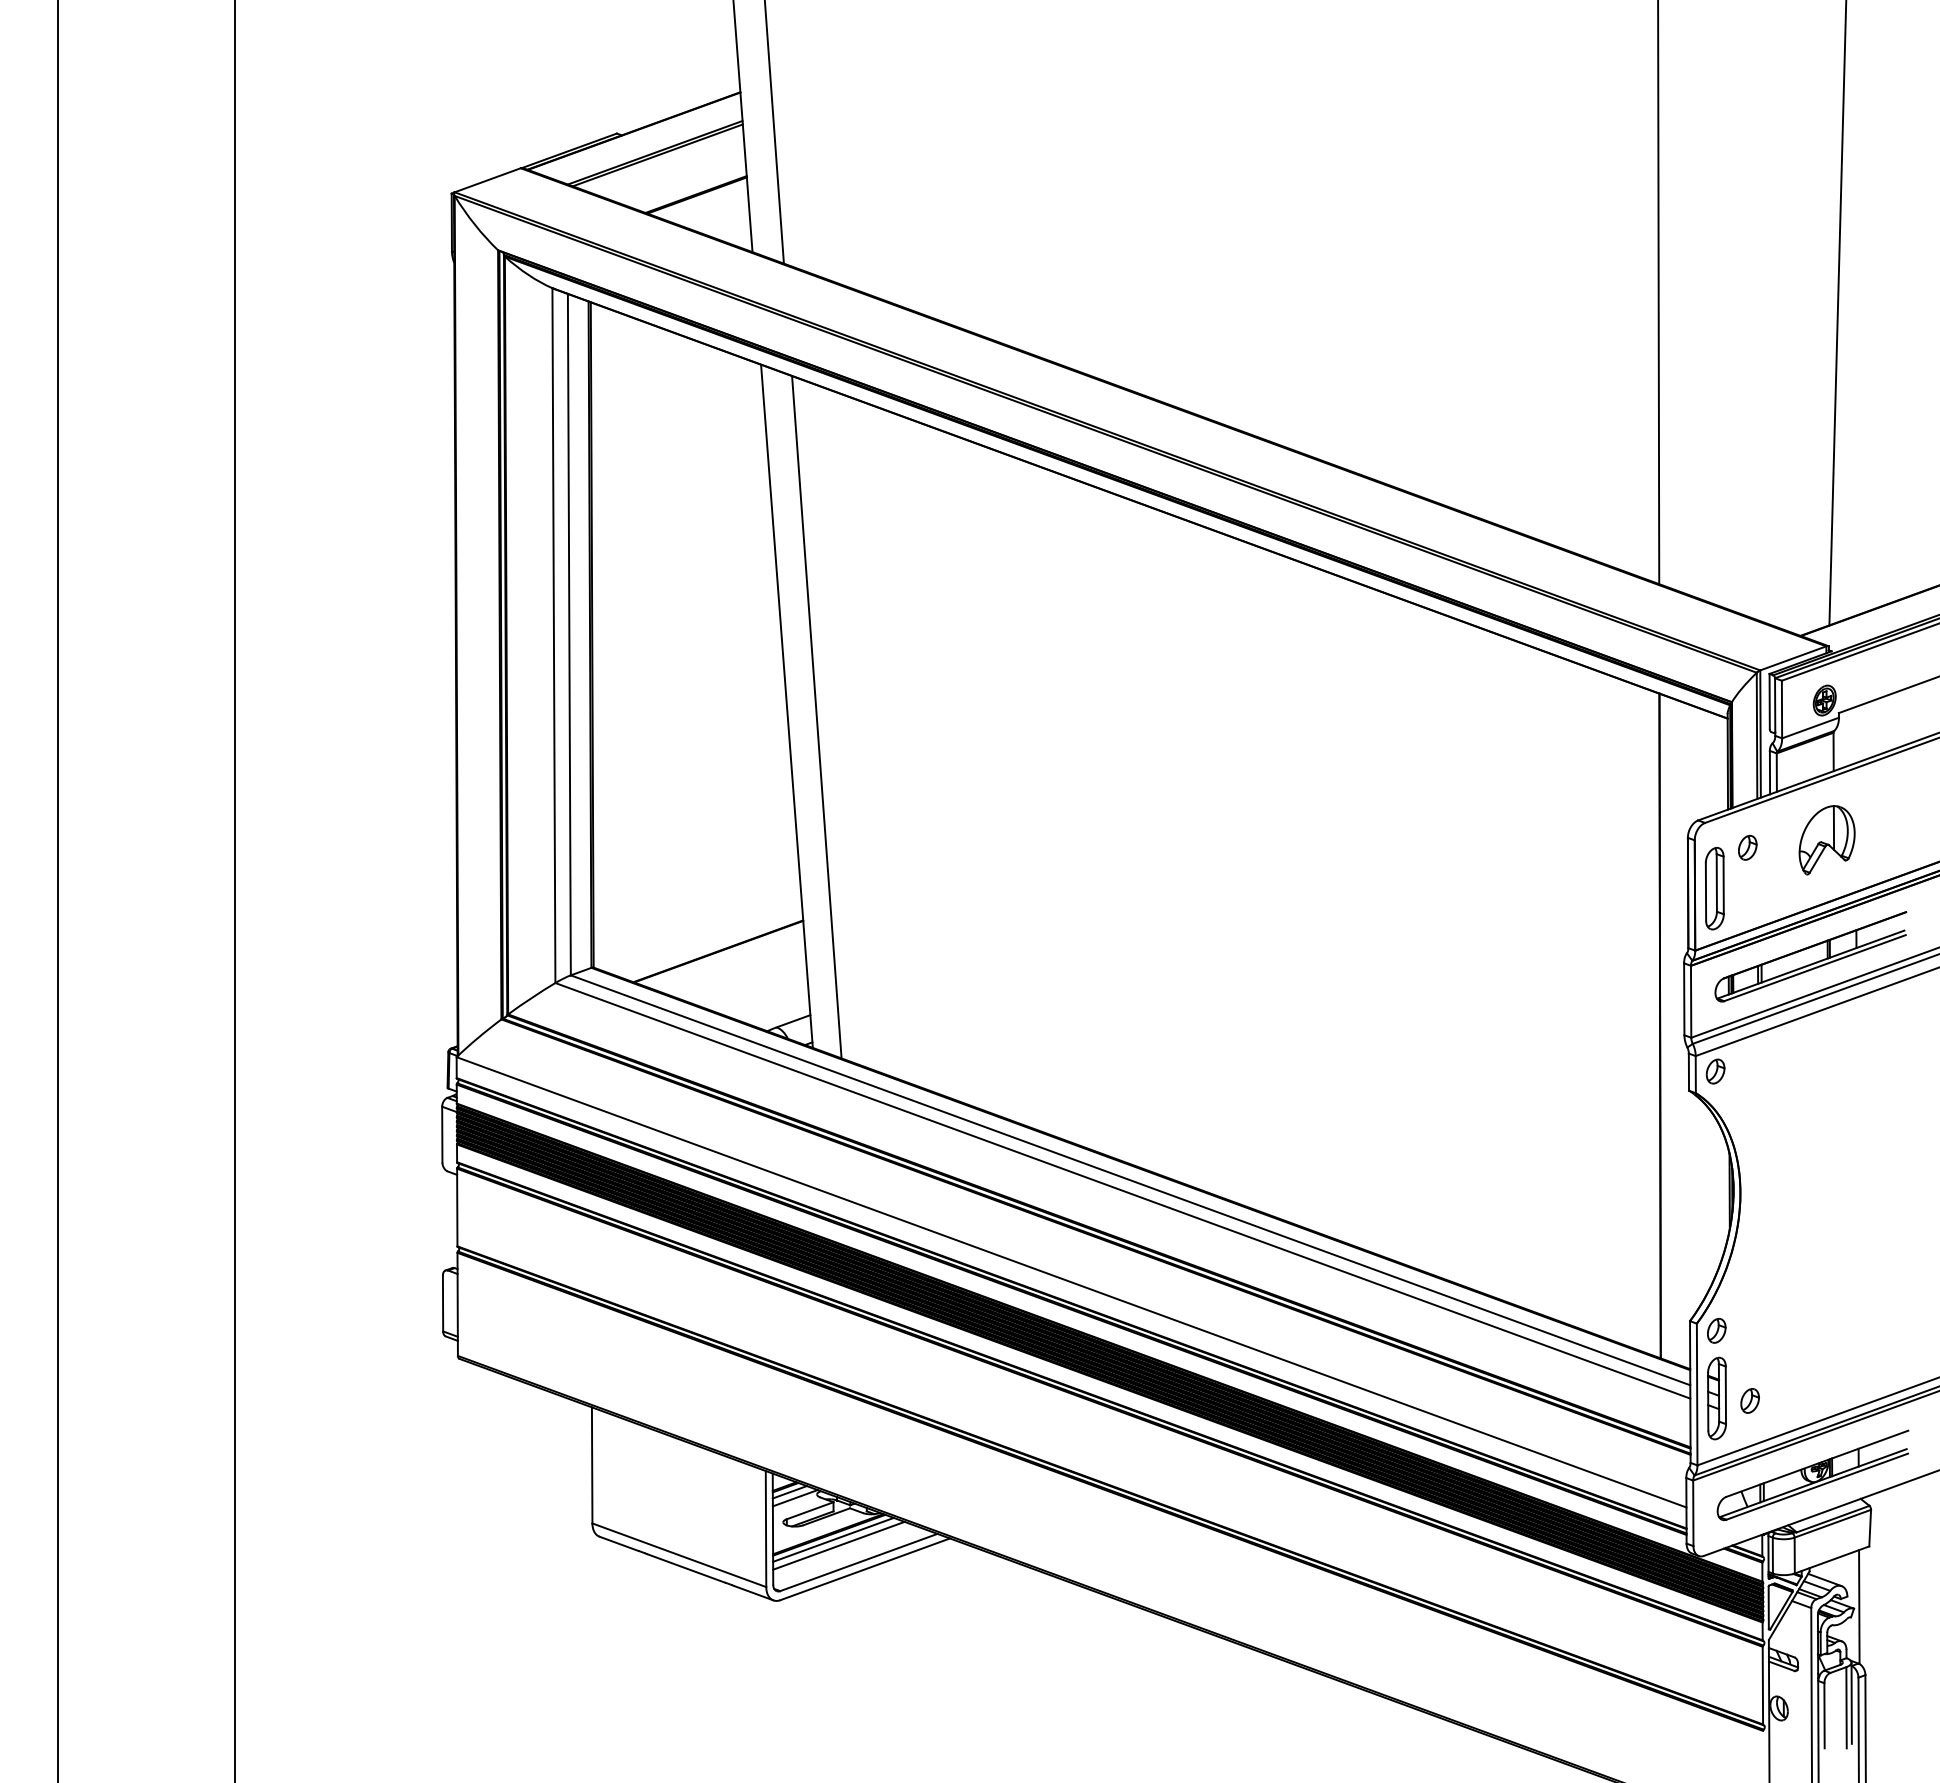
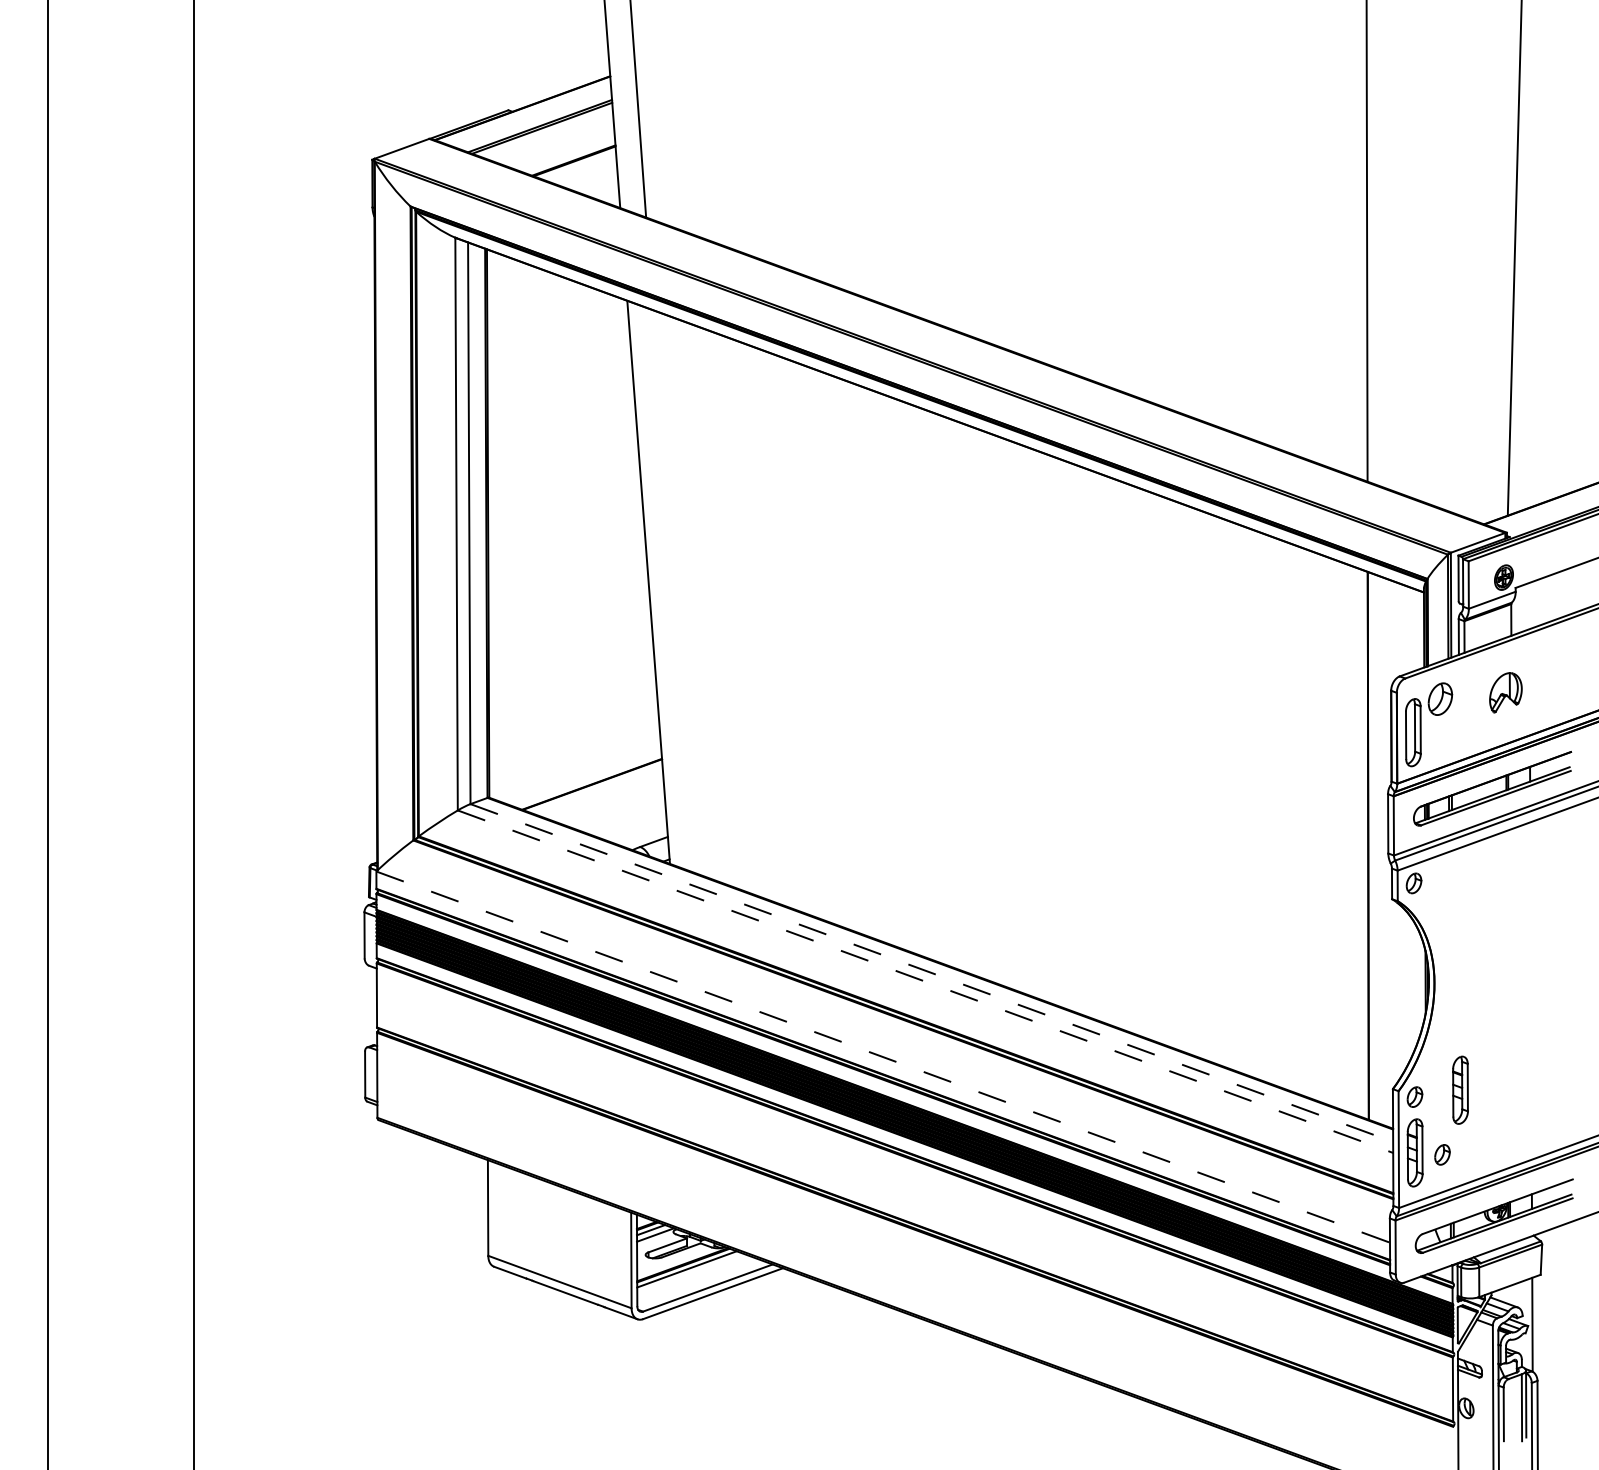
line: (816, 717) -> (672, 591), removed
part: (1826, 840) -> (1505, 692), size x0.7
part: (1747, 847) -> (1440, 698), size x1.6
line: (1131, 1180) -> (932, 973), solid -> dashed
line: (1123, 1191) -> (926, 982), solid -> dashed
line: (1071, 1282) -> (883, 1057), solid -> dashed
part: (1771, 1322) -> (1460, 1090), added
line: (838, 1545) -> (691, 1274), removed

